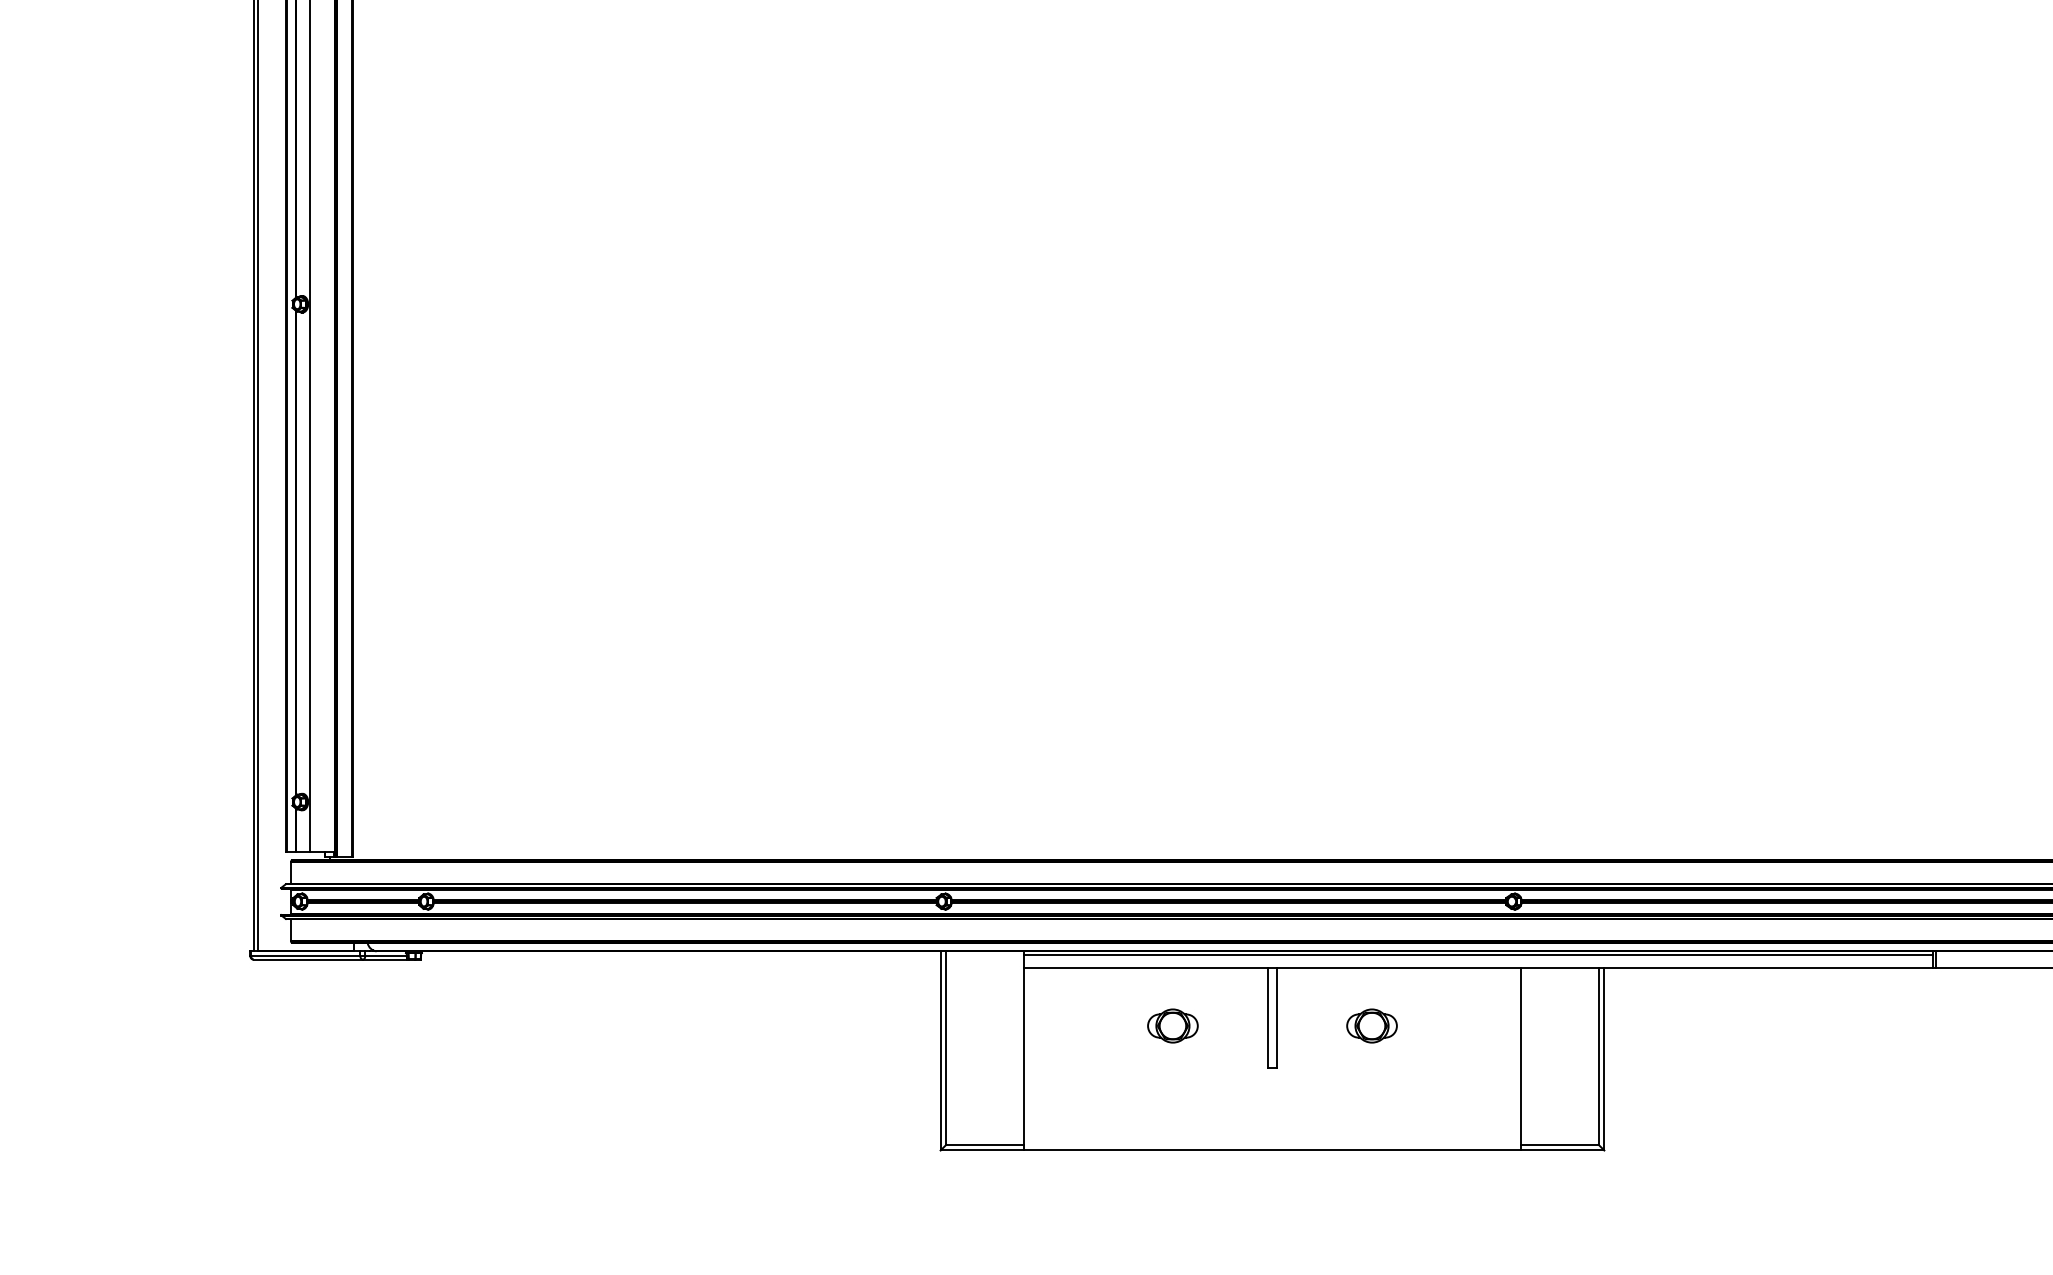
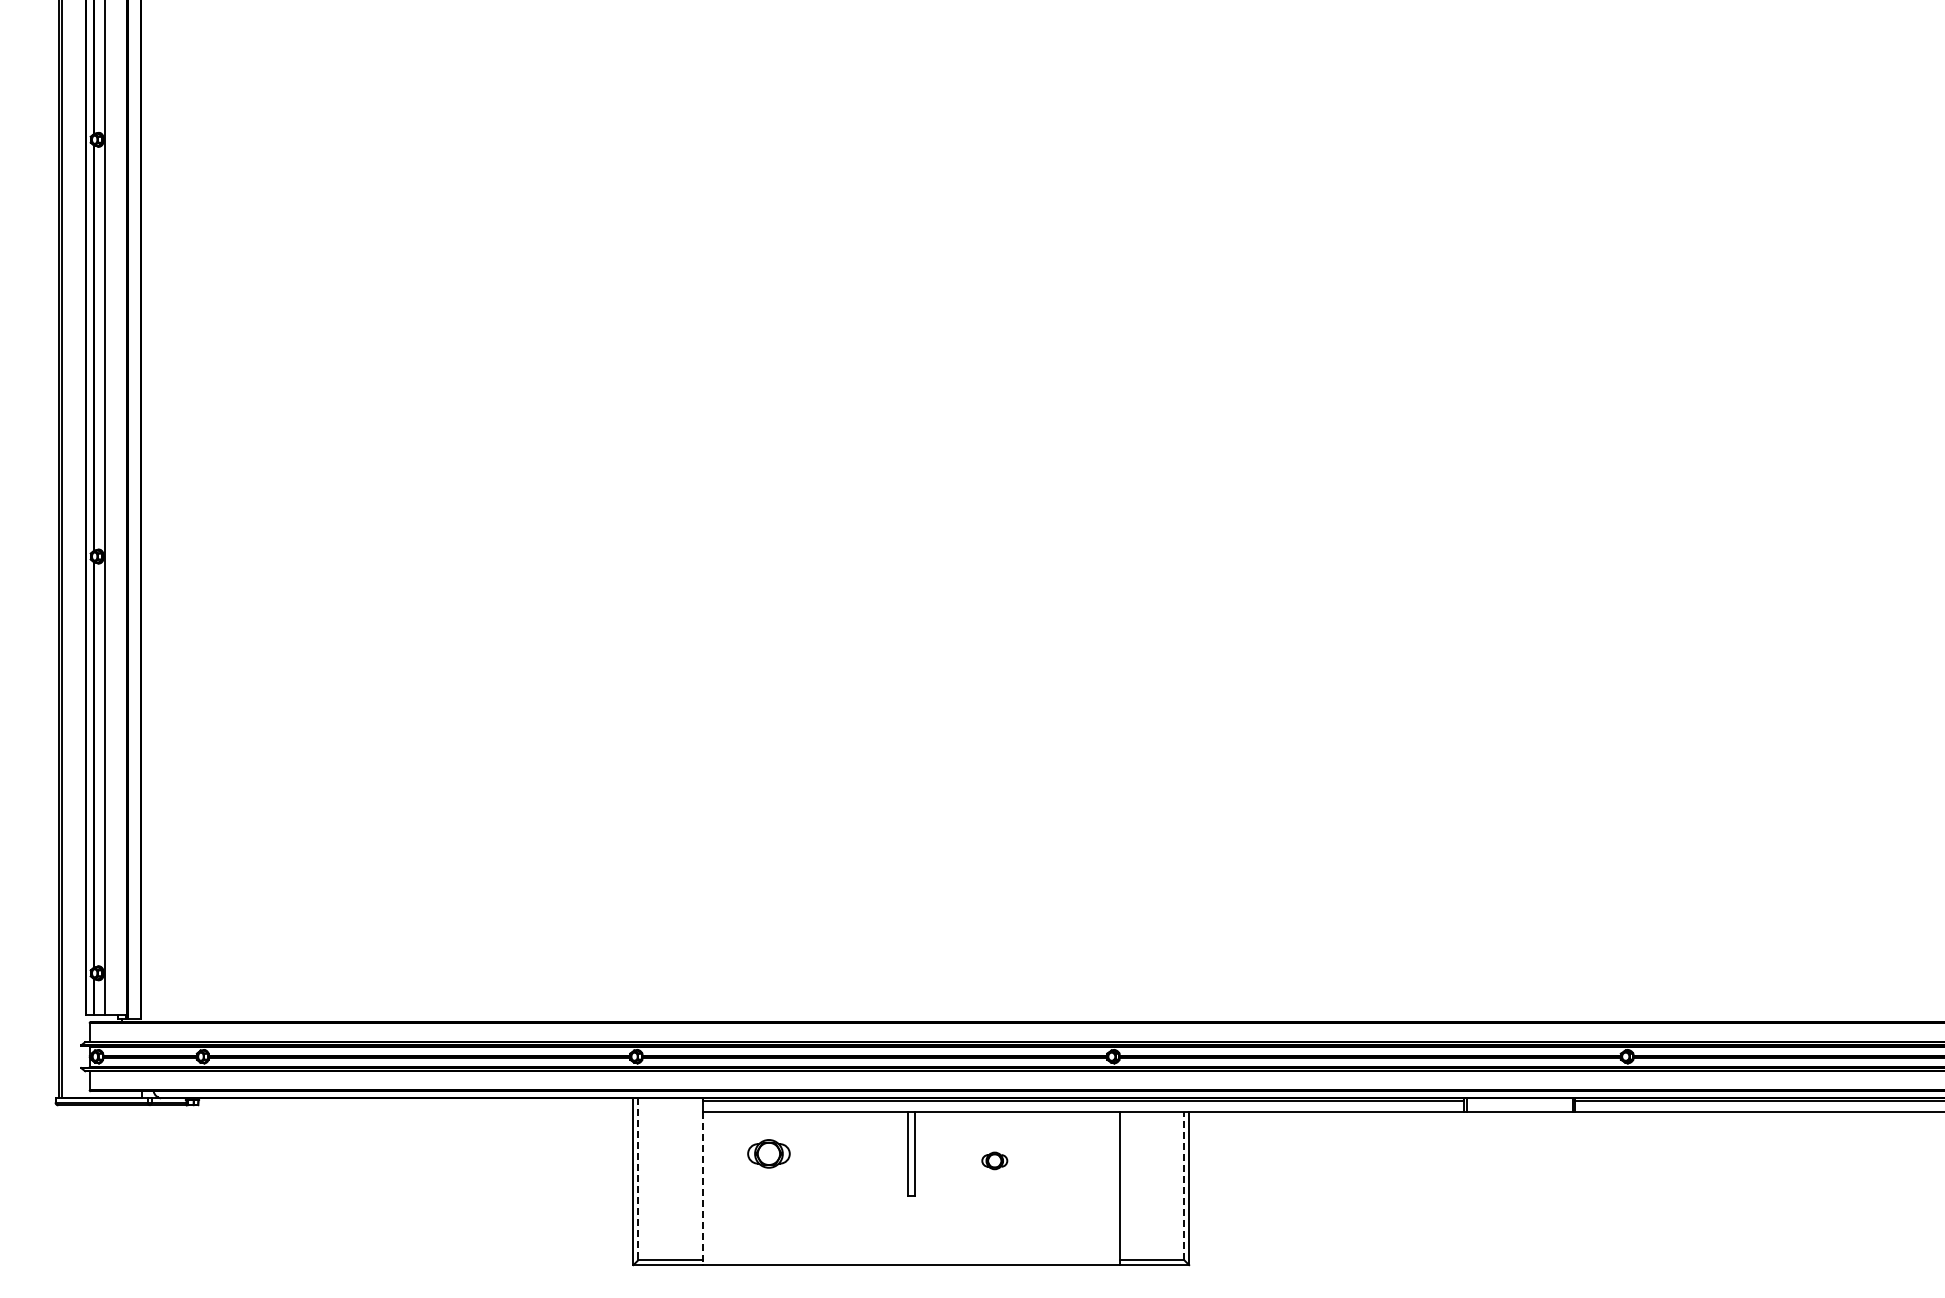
part: (1172, 1025) -> (768, 1153), moved
part: (1371, 1025) -> (994, 1160), size x0.6
line: (946, 1048) -> (638, 1179), solid -> dashed
line: (1598, 1056) -> (1184, 1186), solid -> dashed
line: (1023, 1060) -> (702, 1189), solid -> dashed

